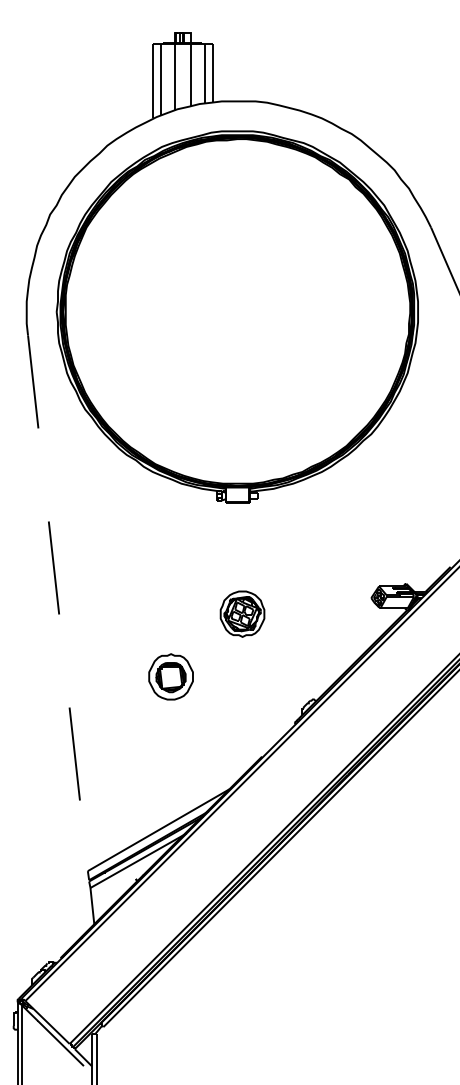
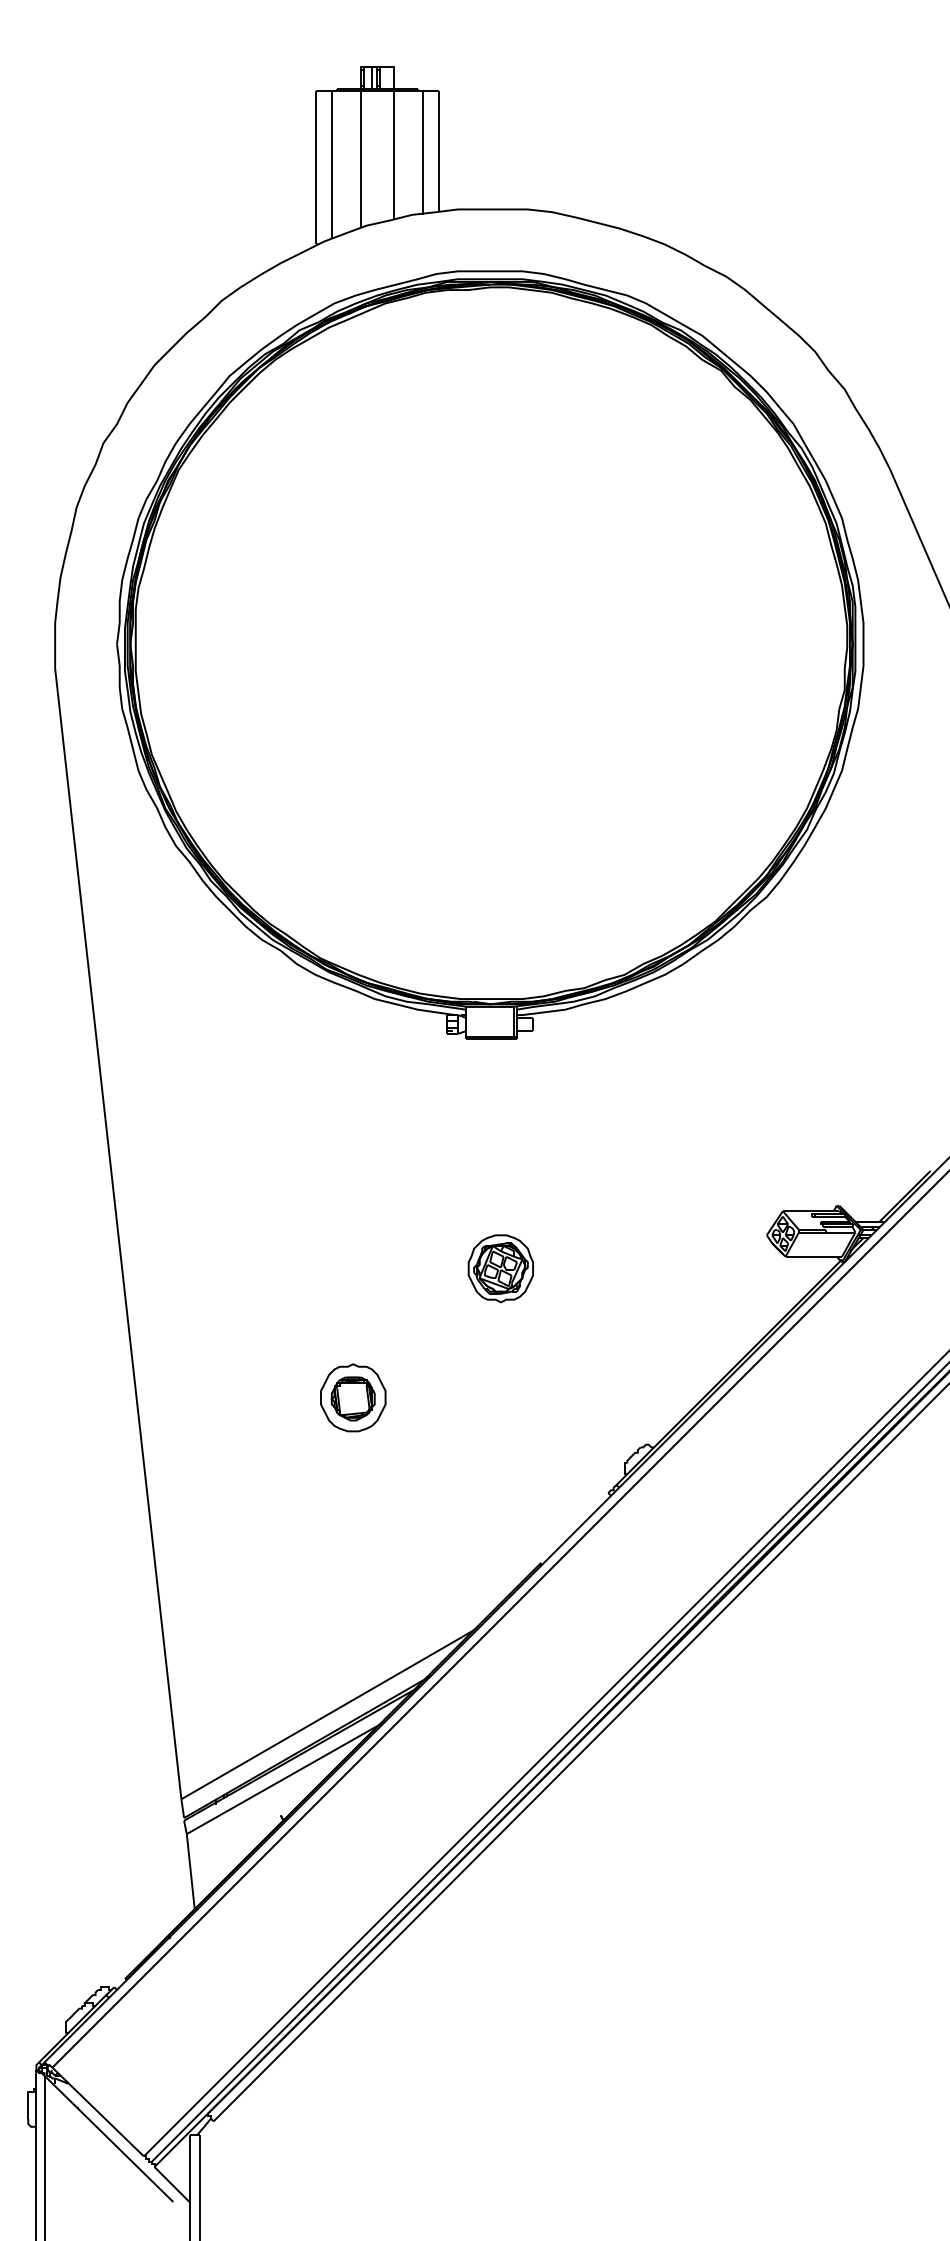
line: (57, 603) -> (118, 1246), dashed -> solid
part: (242, 614) -> (500, 1269), size x0.71
part: (170, 676) -> (352, 1397), size x0.71

